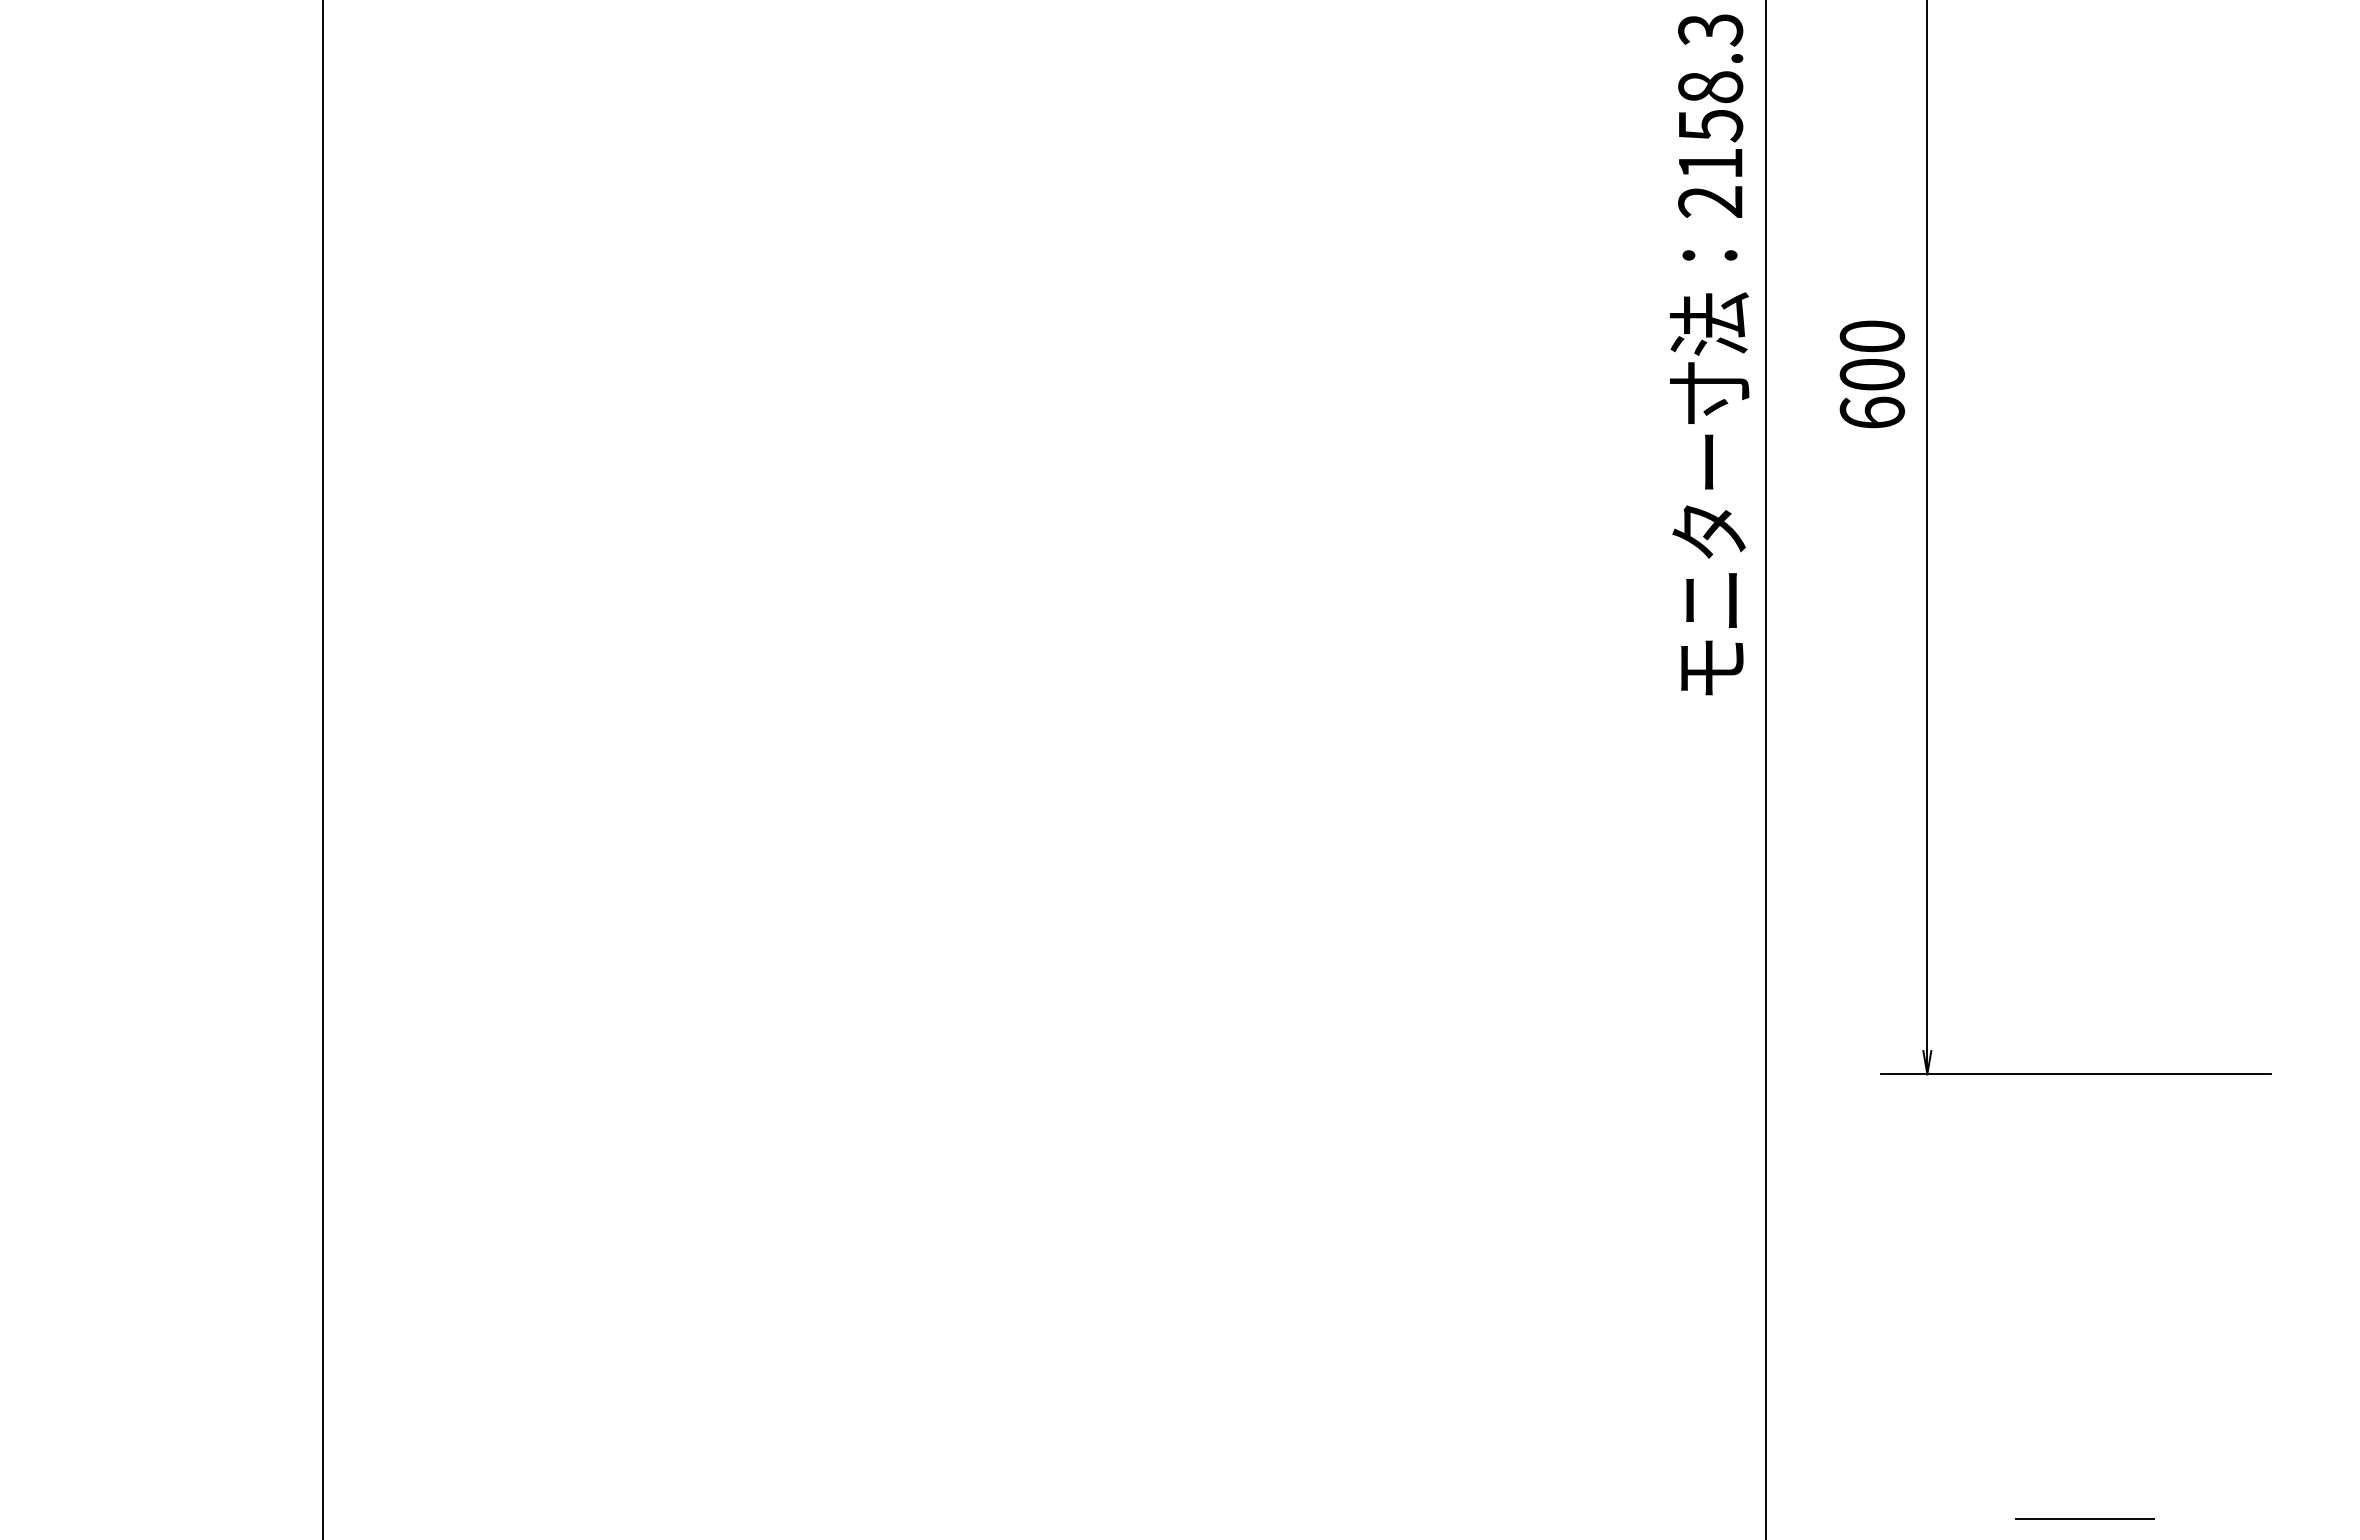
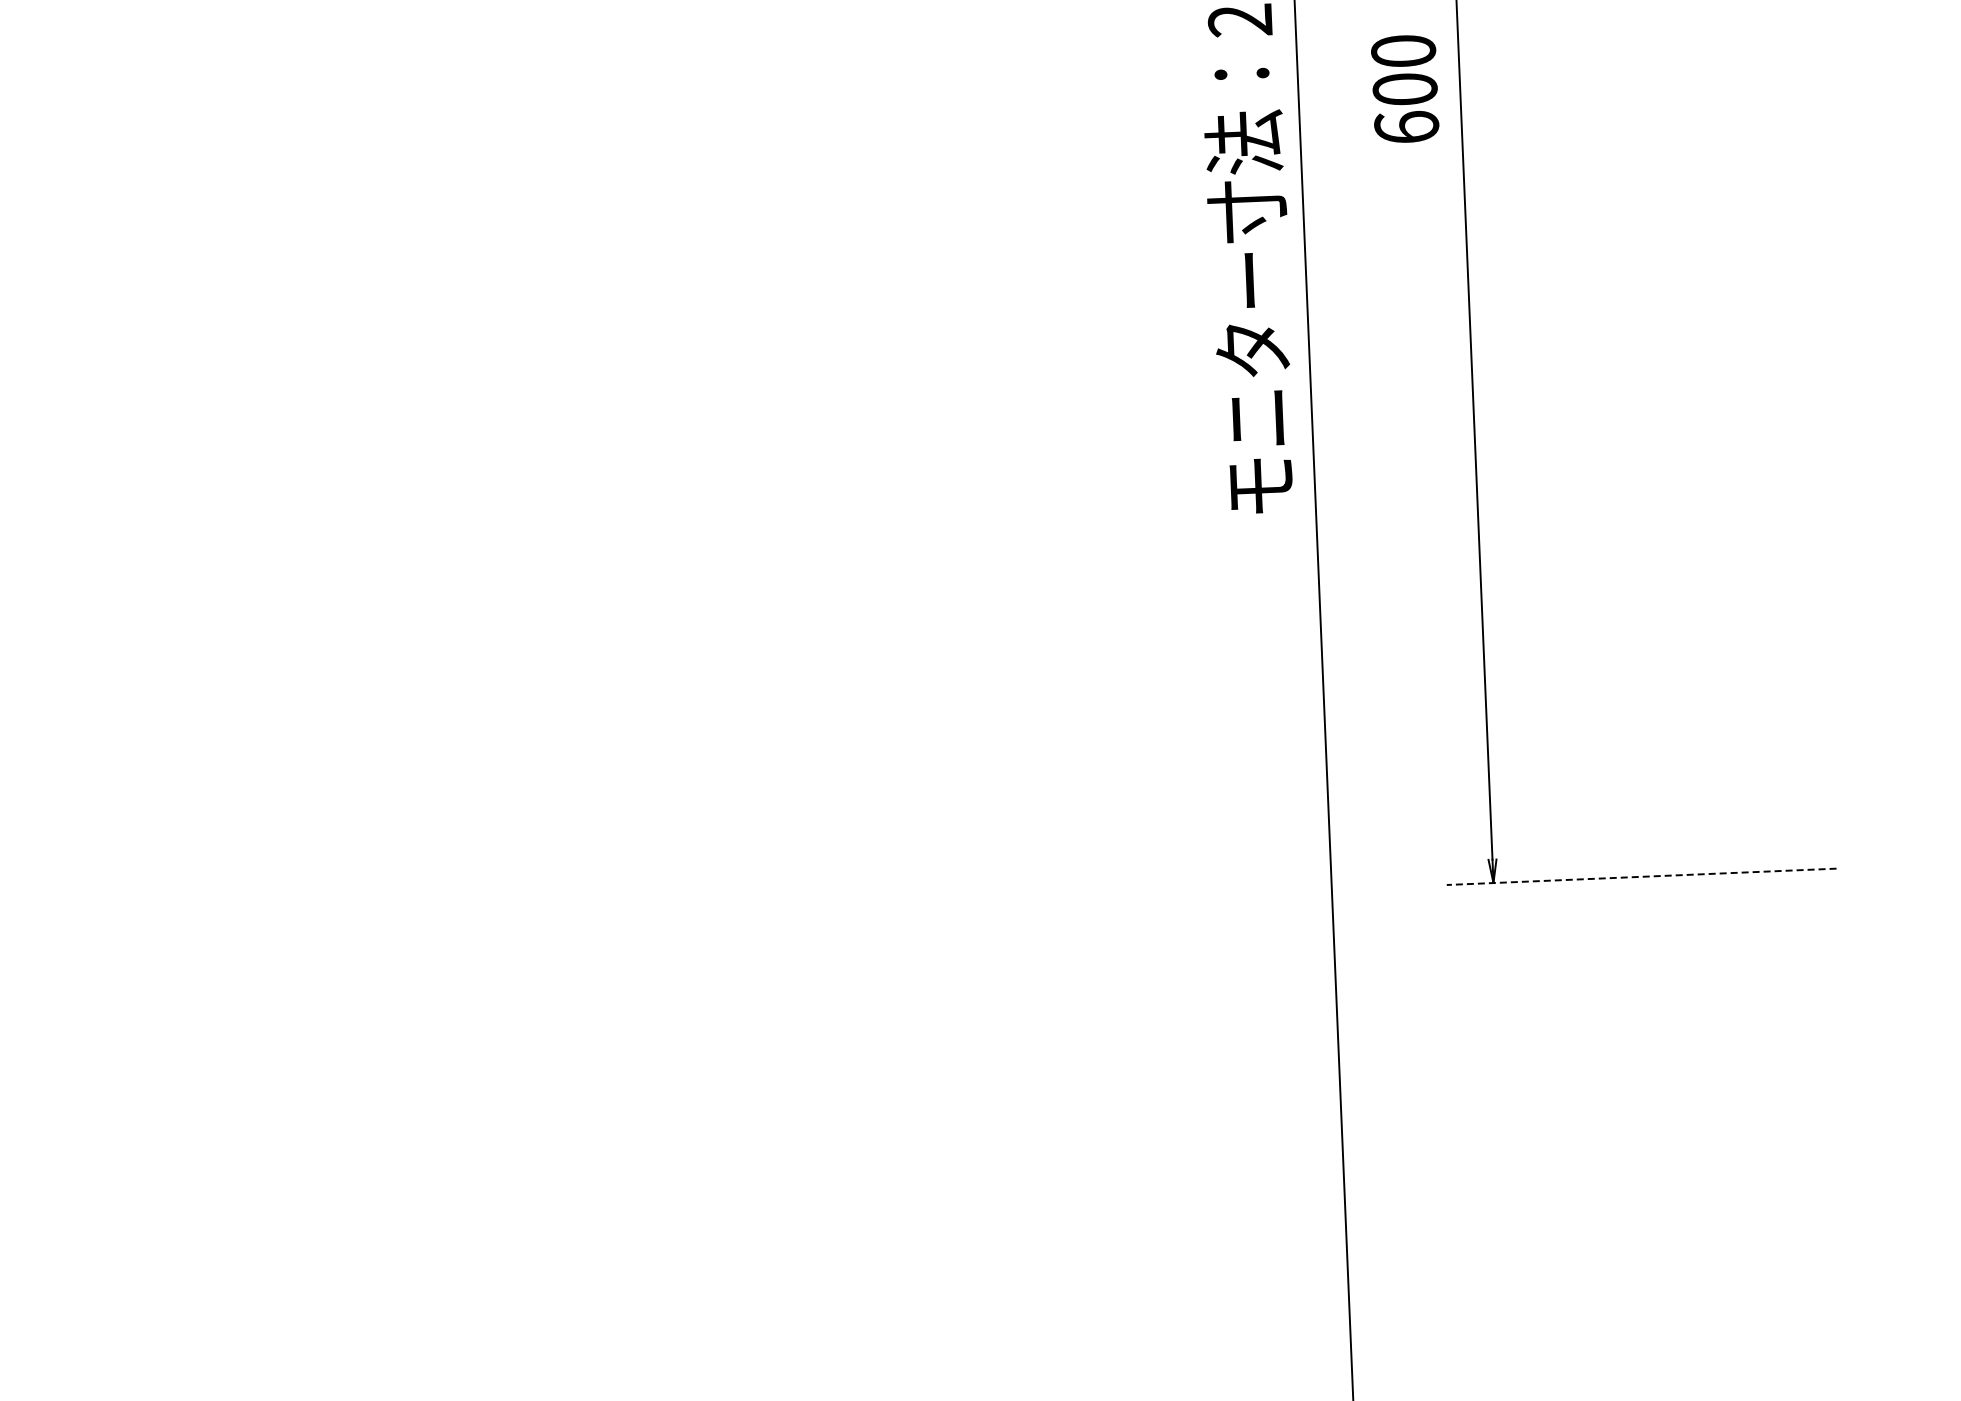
text: (1871, 374) -> (1404, 89), moved
line: (2075, 1074) -> (1641, 876), solid -> dashed
line: (2084, 1518) -> (1669, 1320), removed

